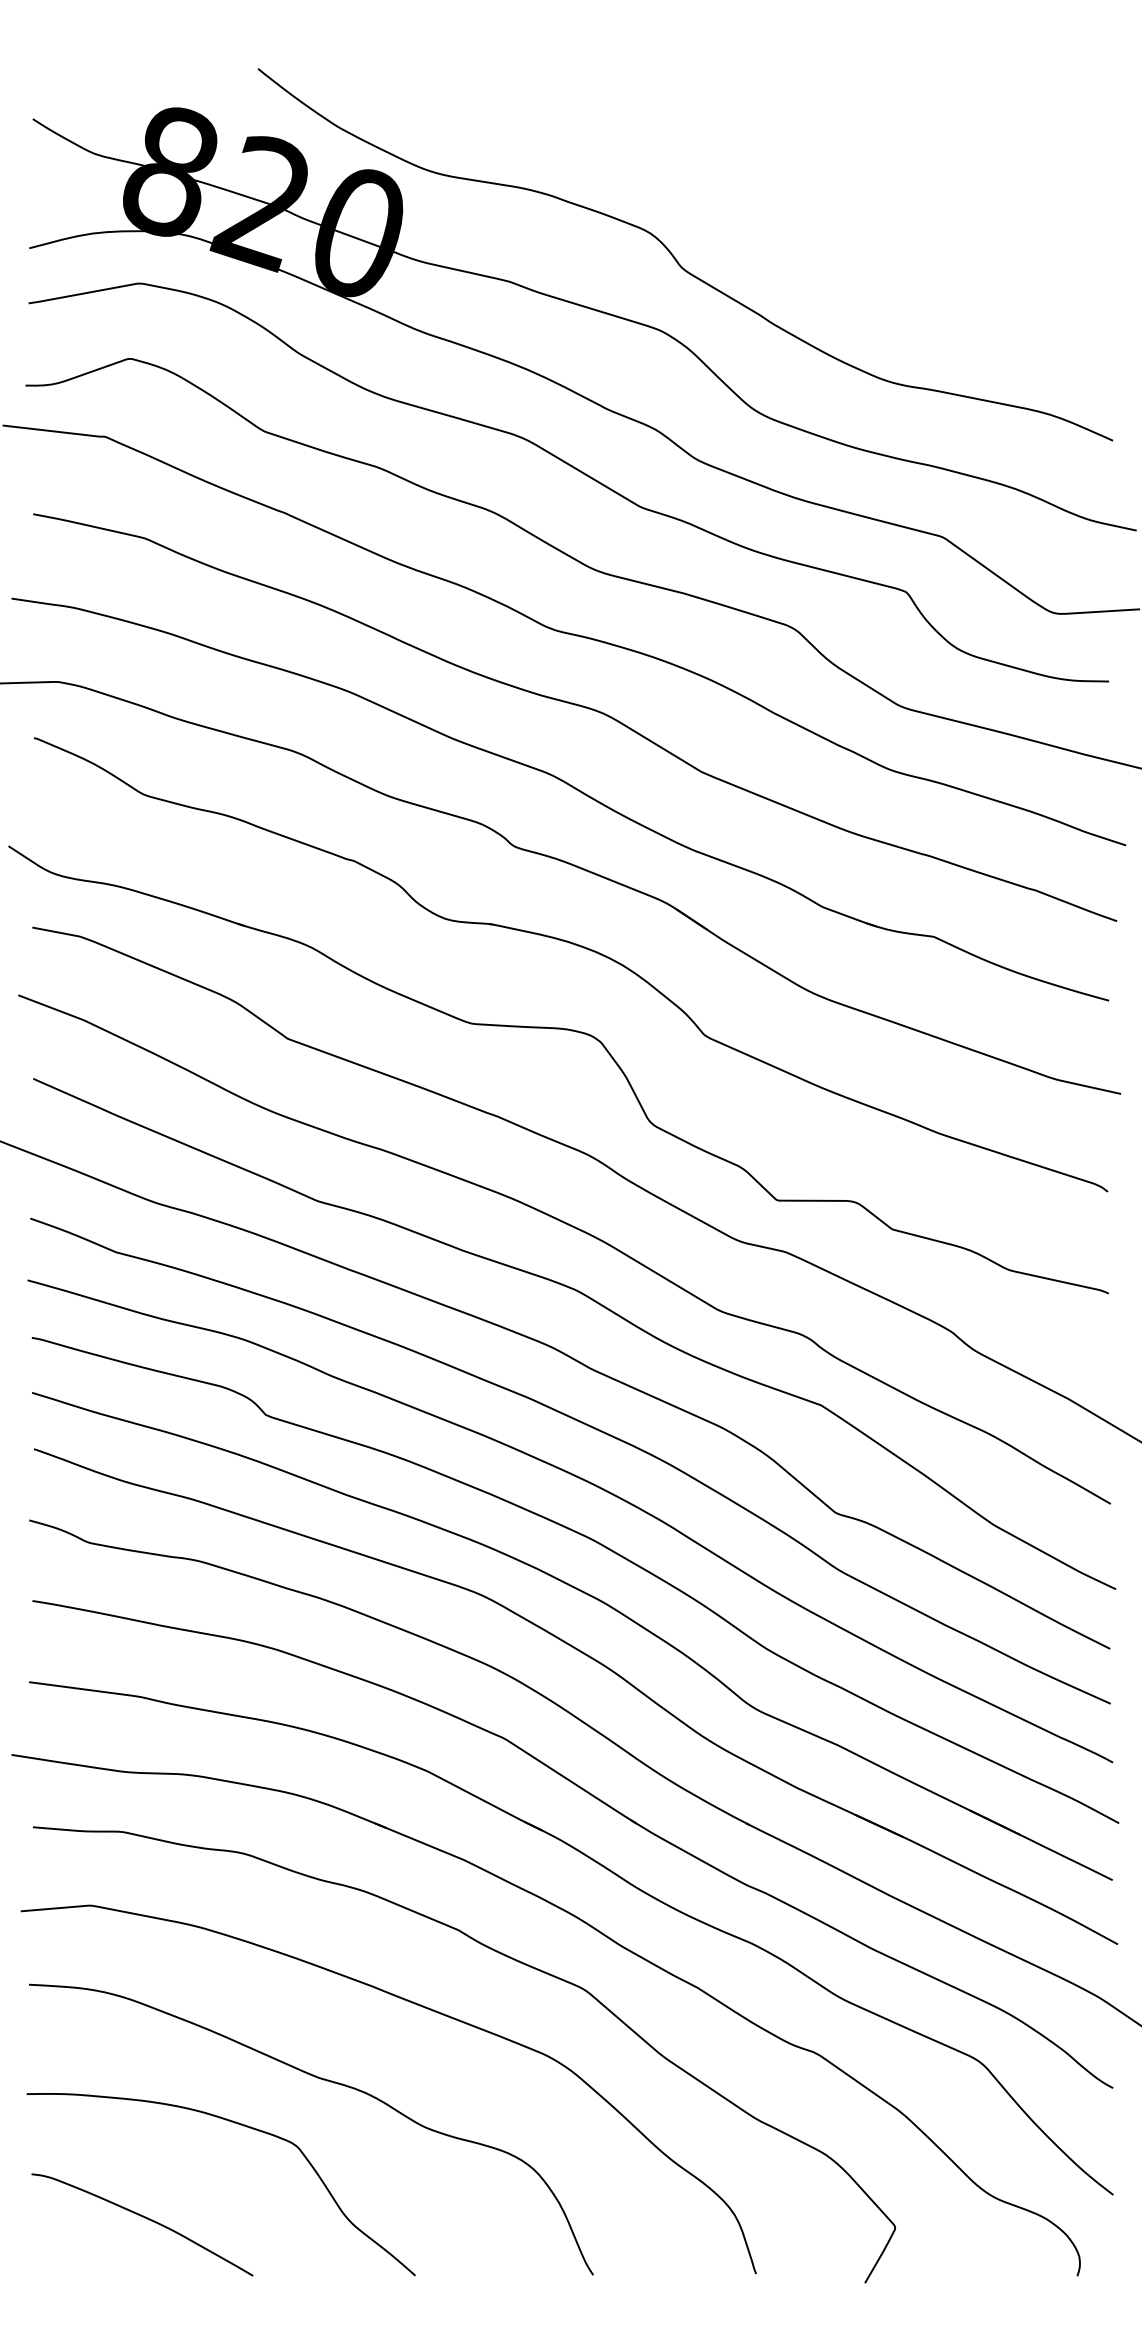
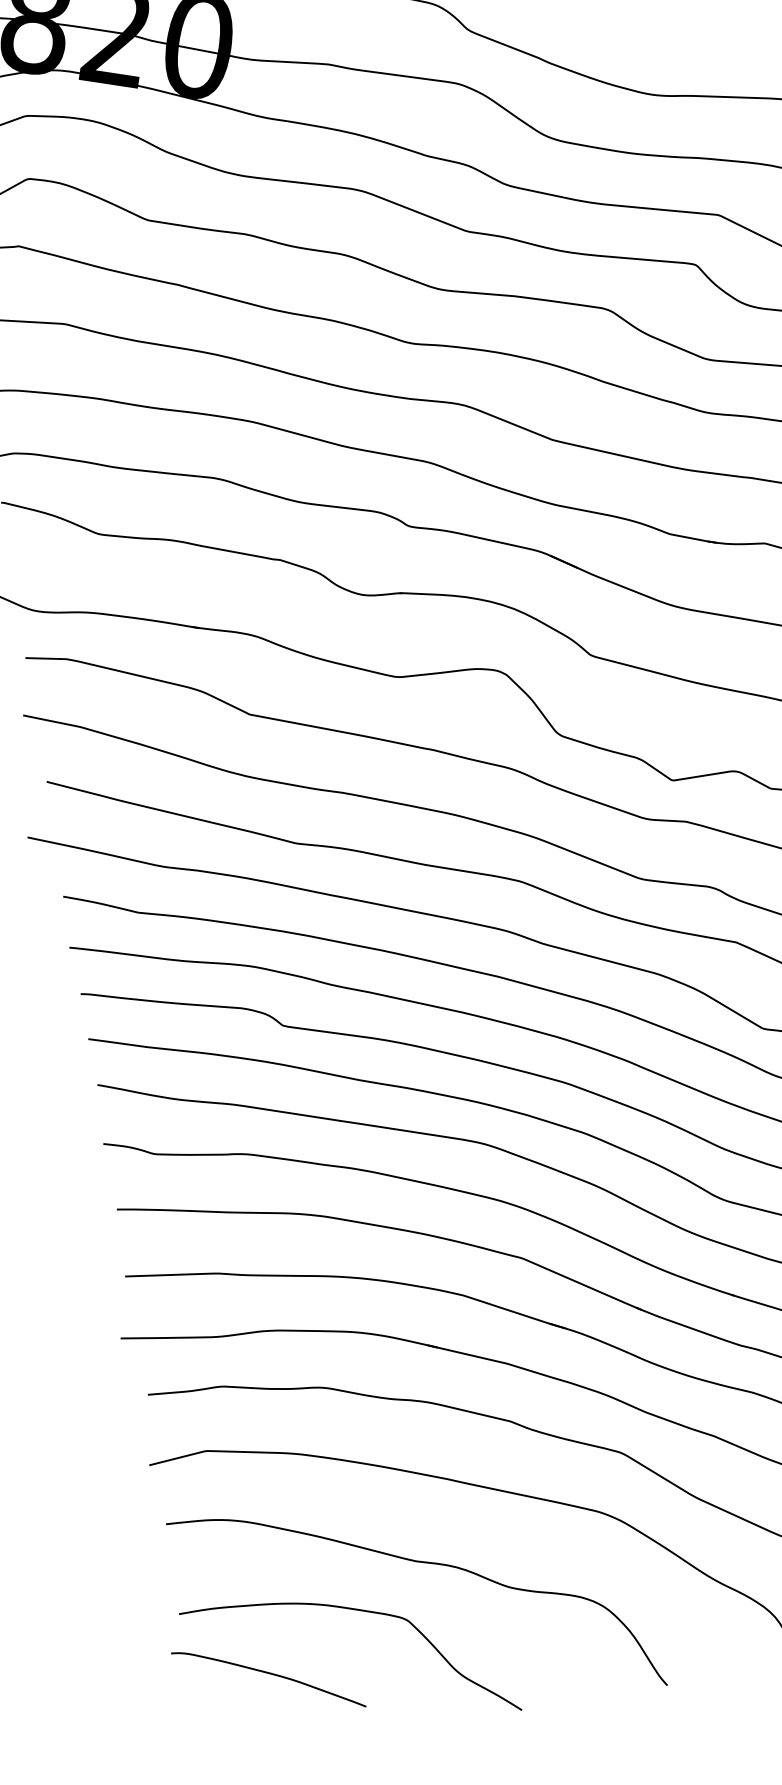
curve: (144, 2218) -> (269, 1674), moved

